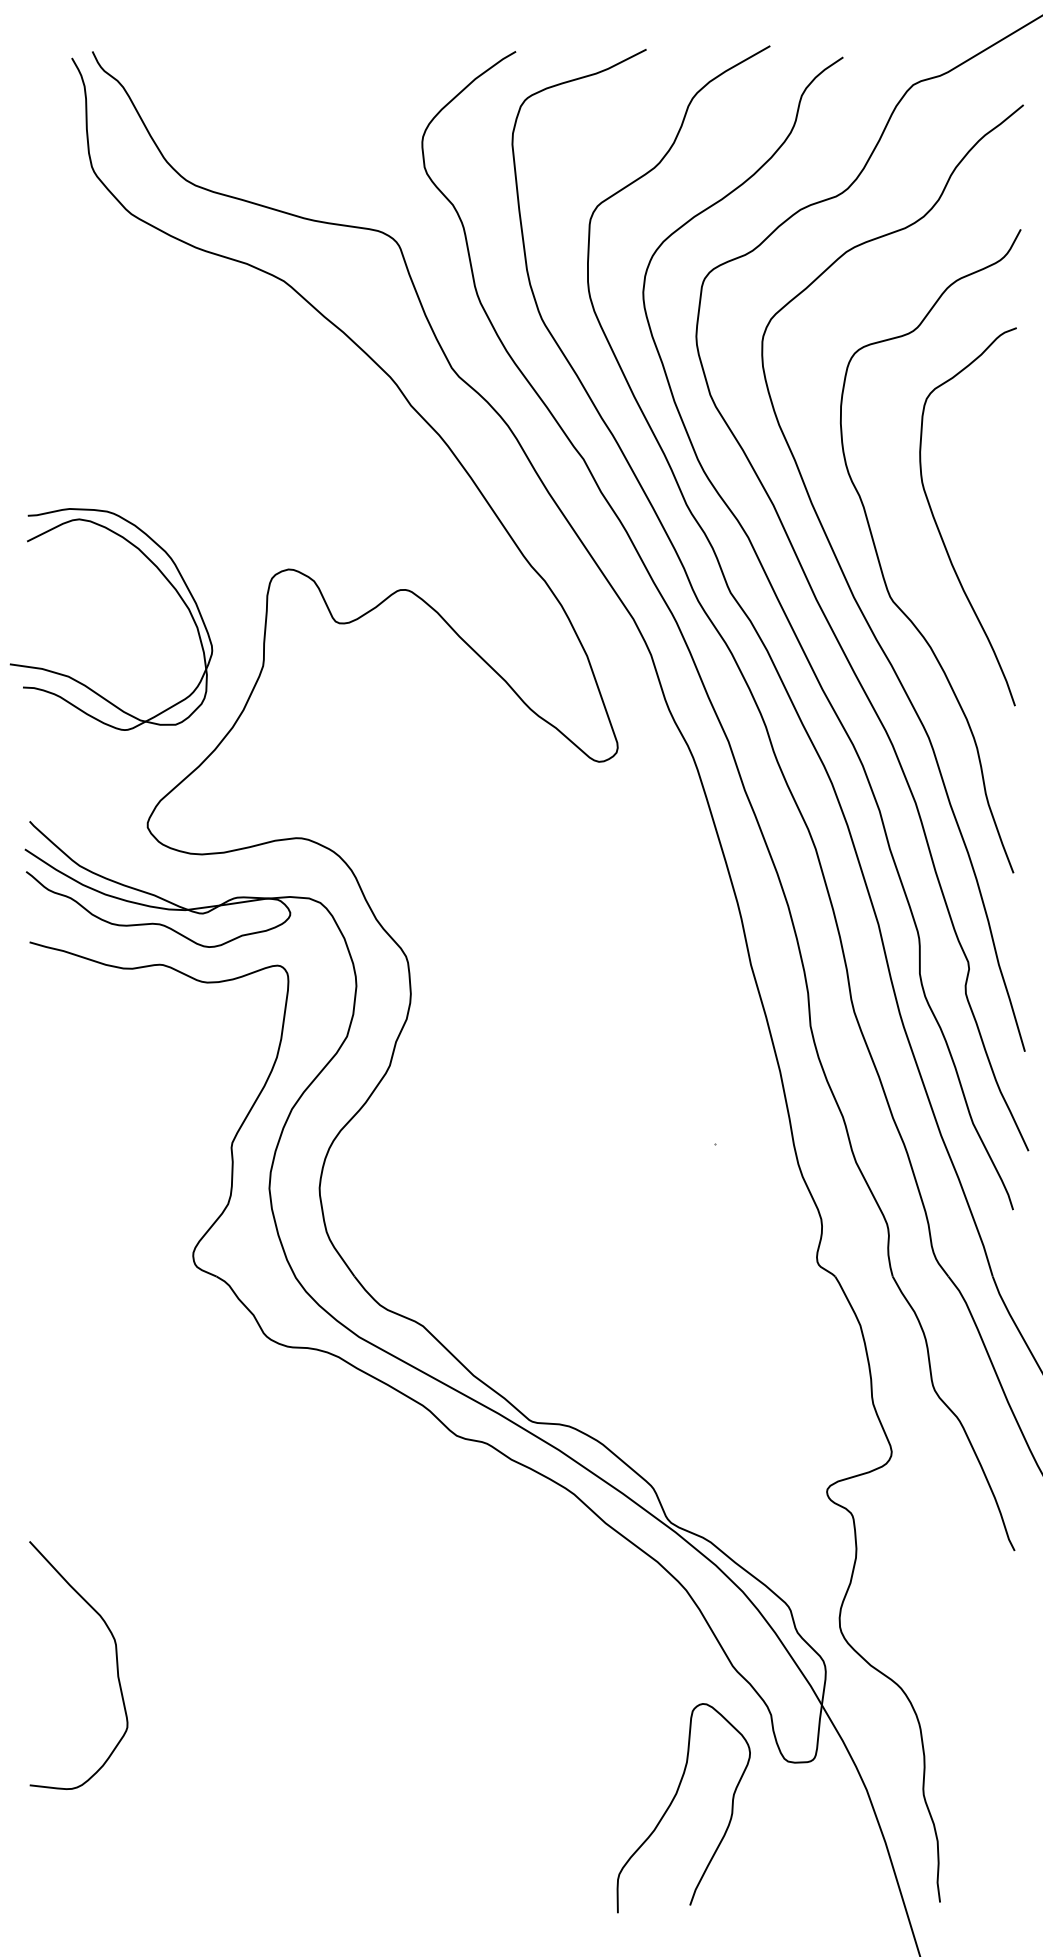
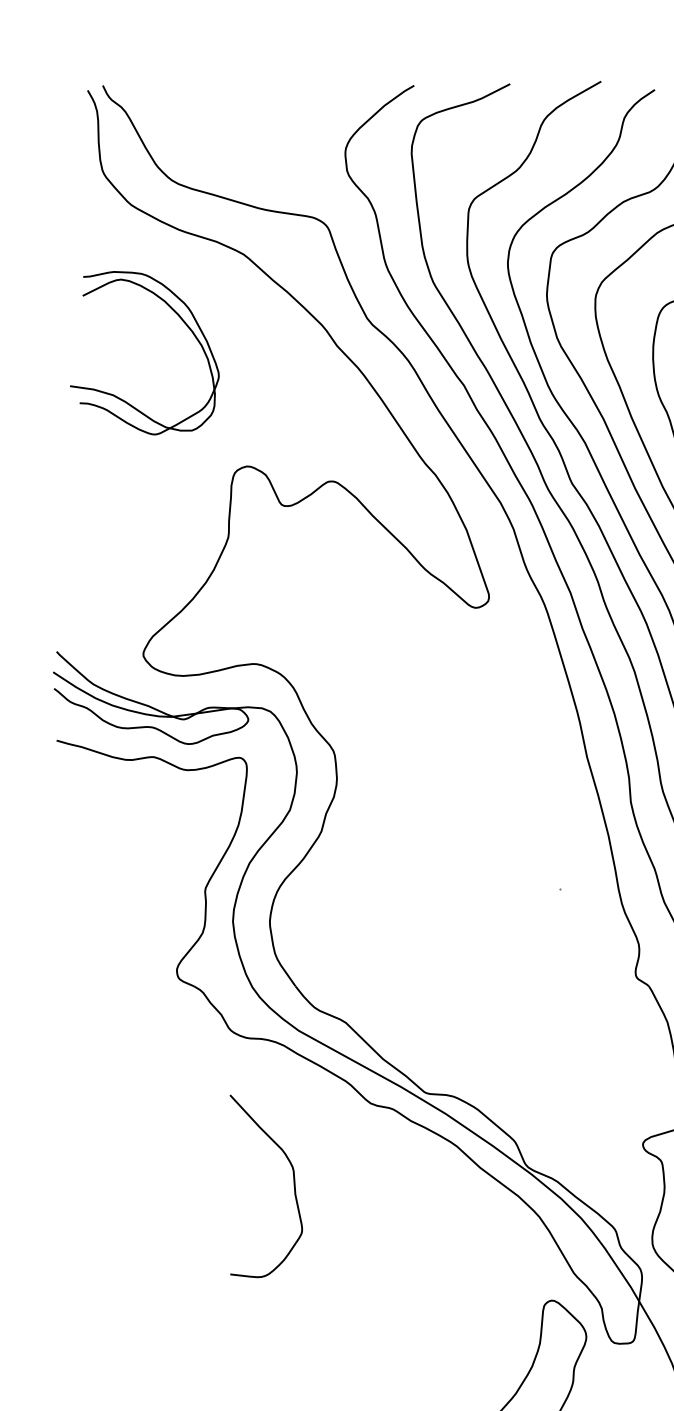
part: (161, 574) -> (181, 320), moved
curve: (116, 1665) -> (294, 1186), moved

